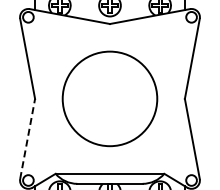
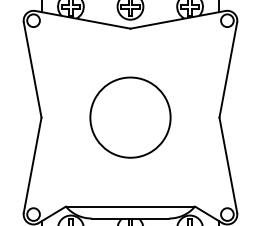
circle: (109, 98) -> (129, 117), size x0.71
line: (27, 138) -> (32, 164), dashed -> solid

